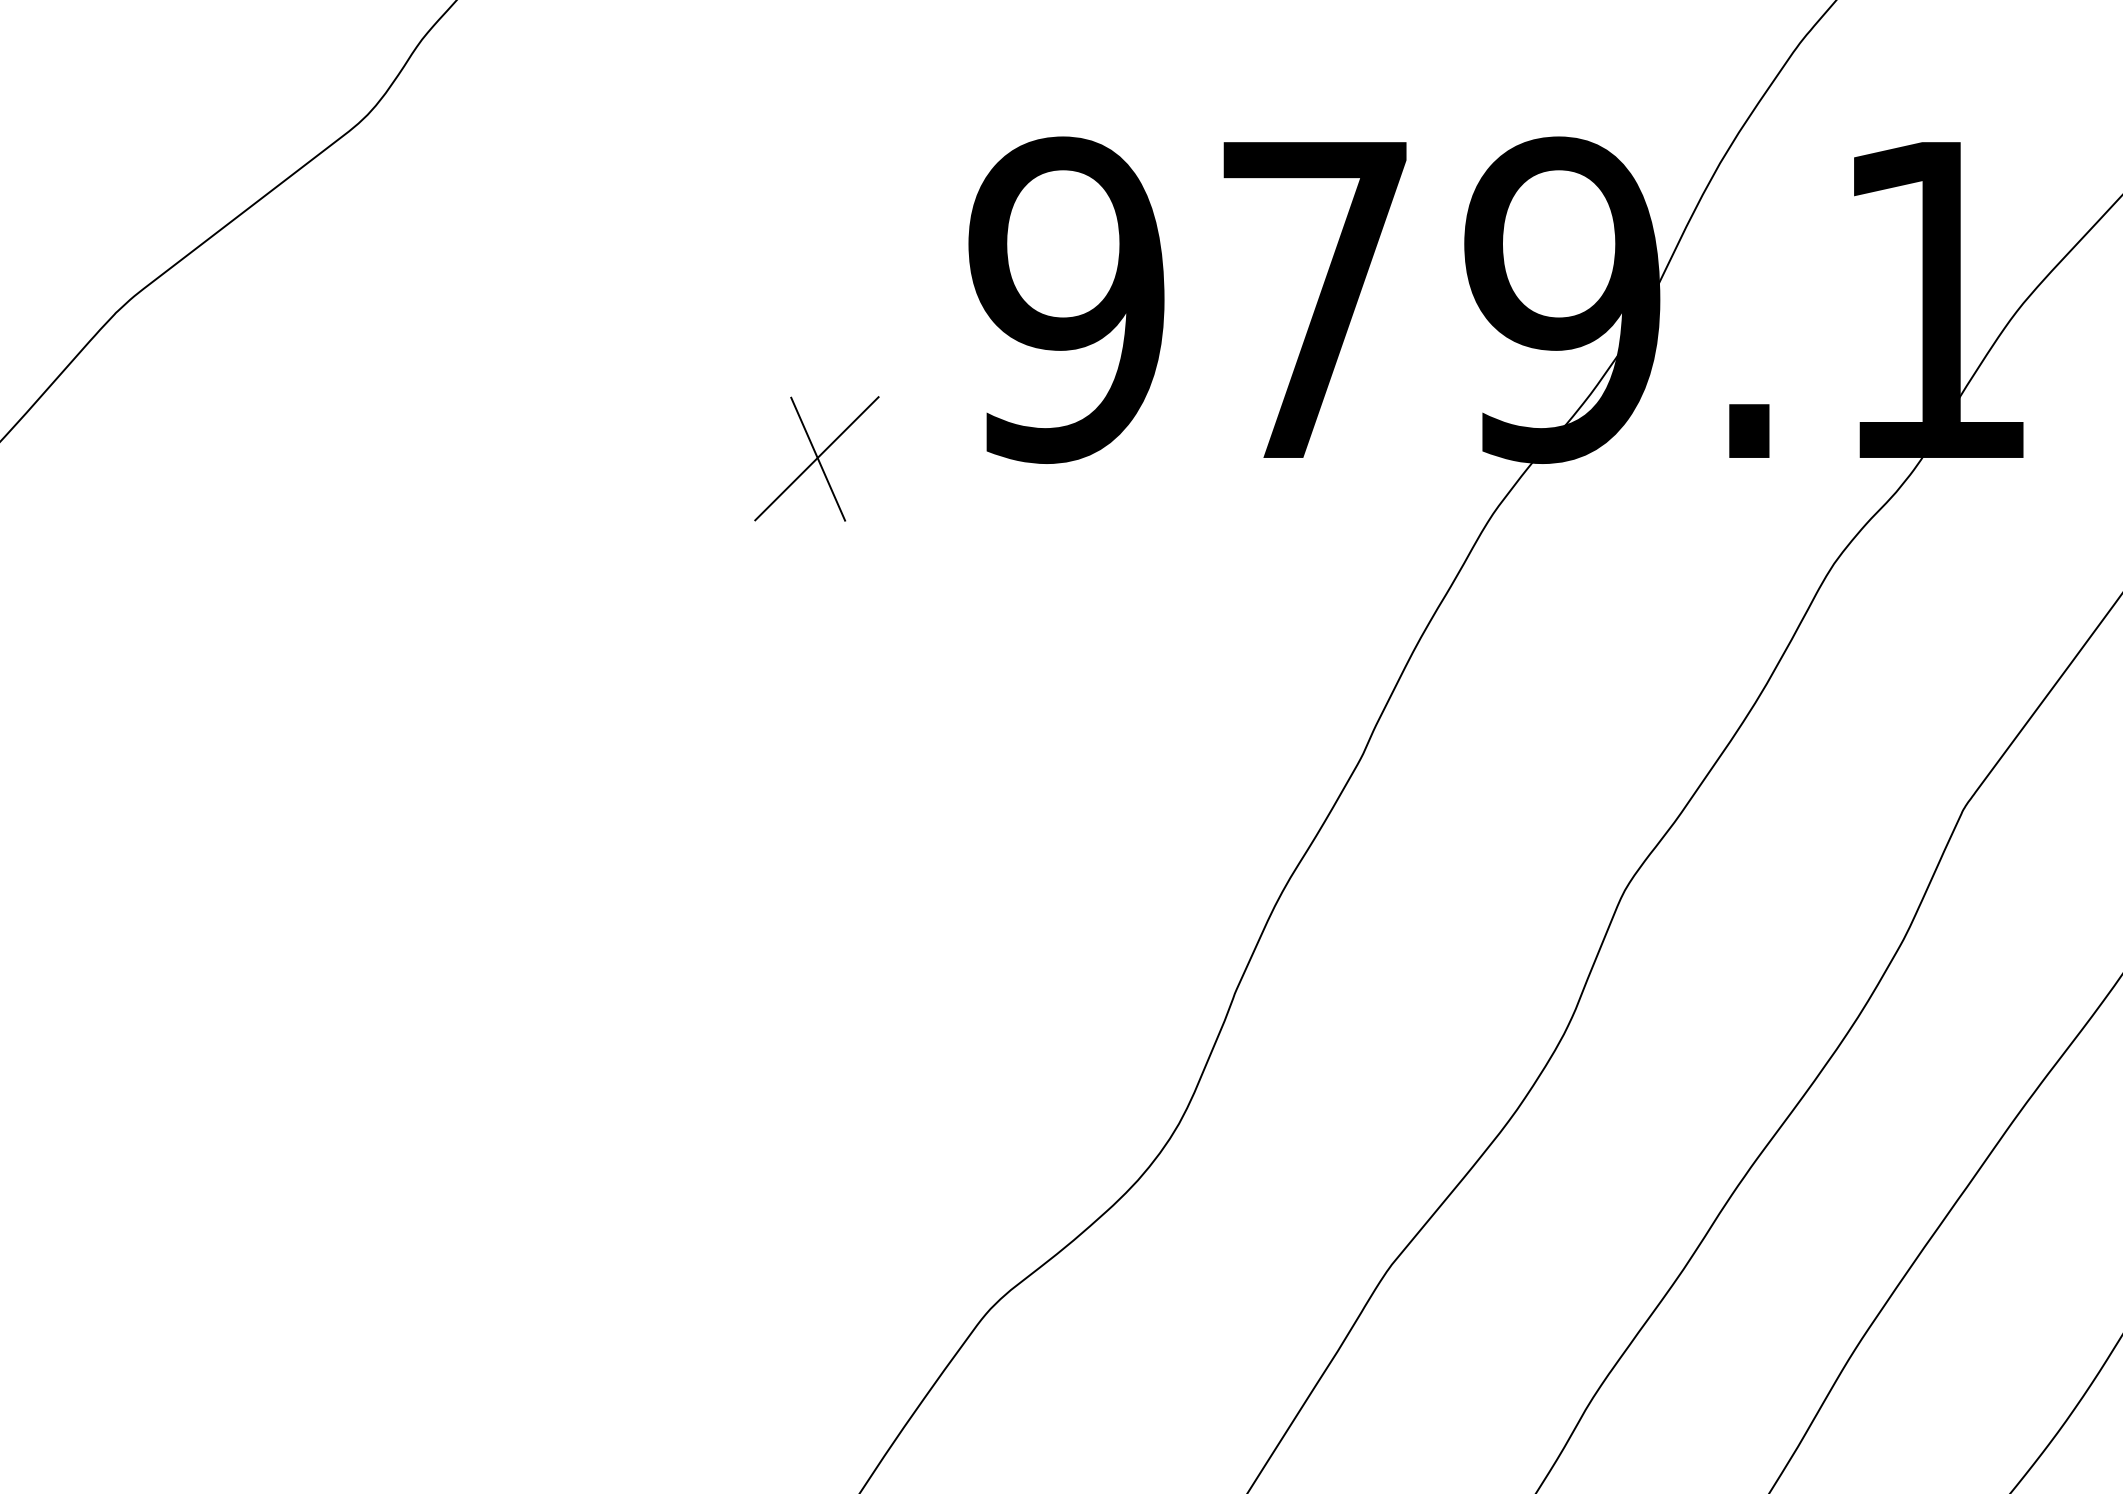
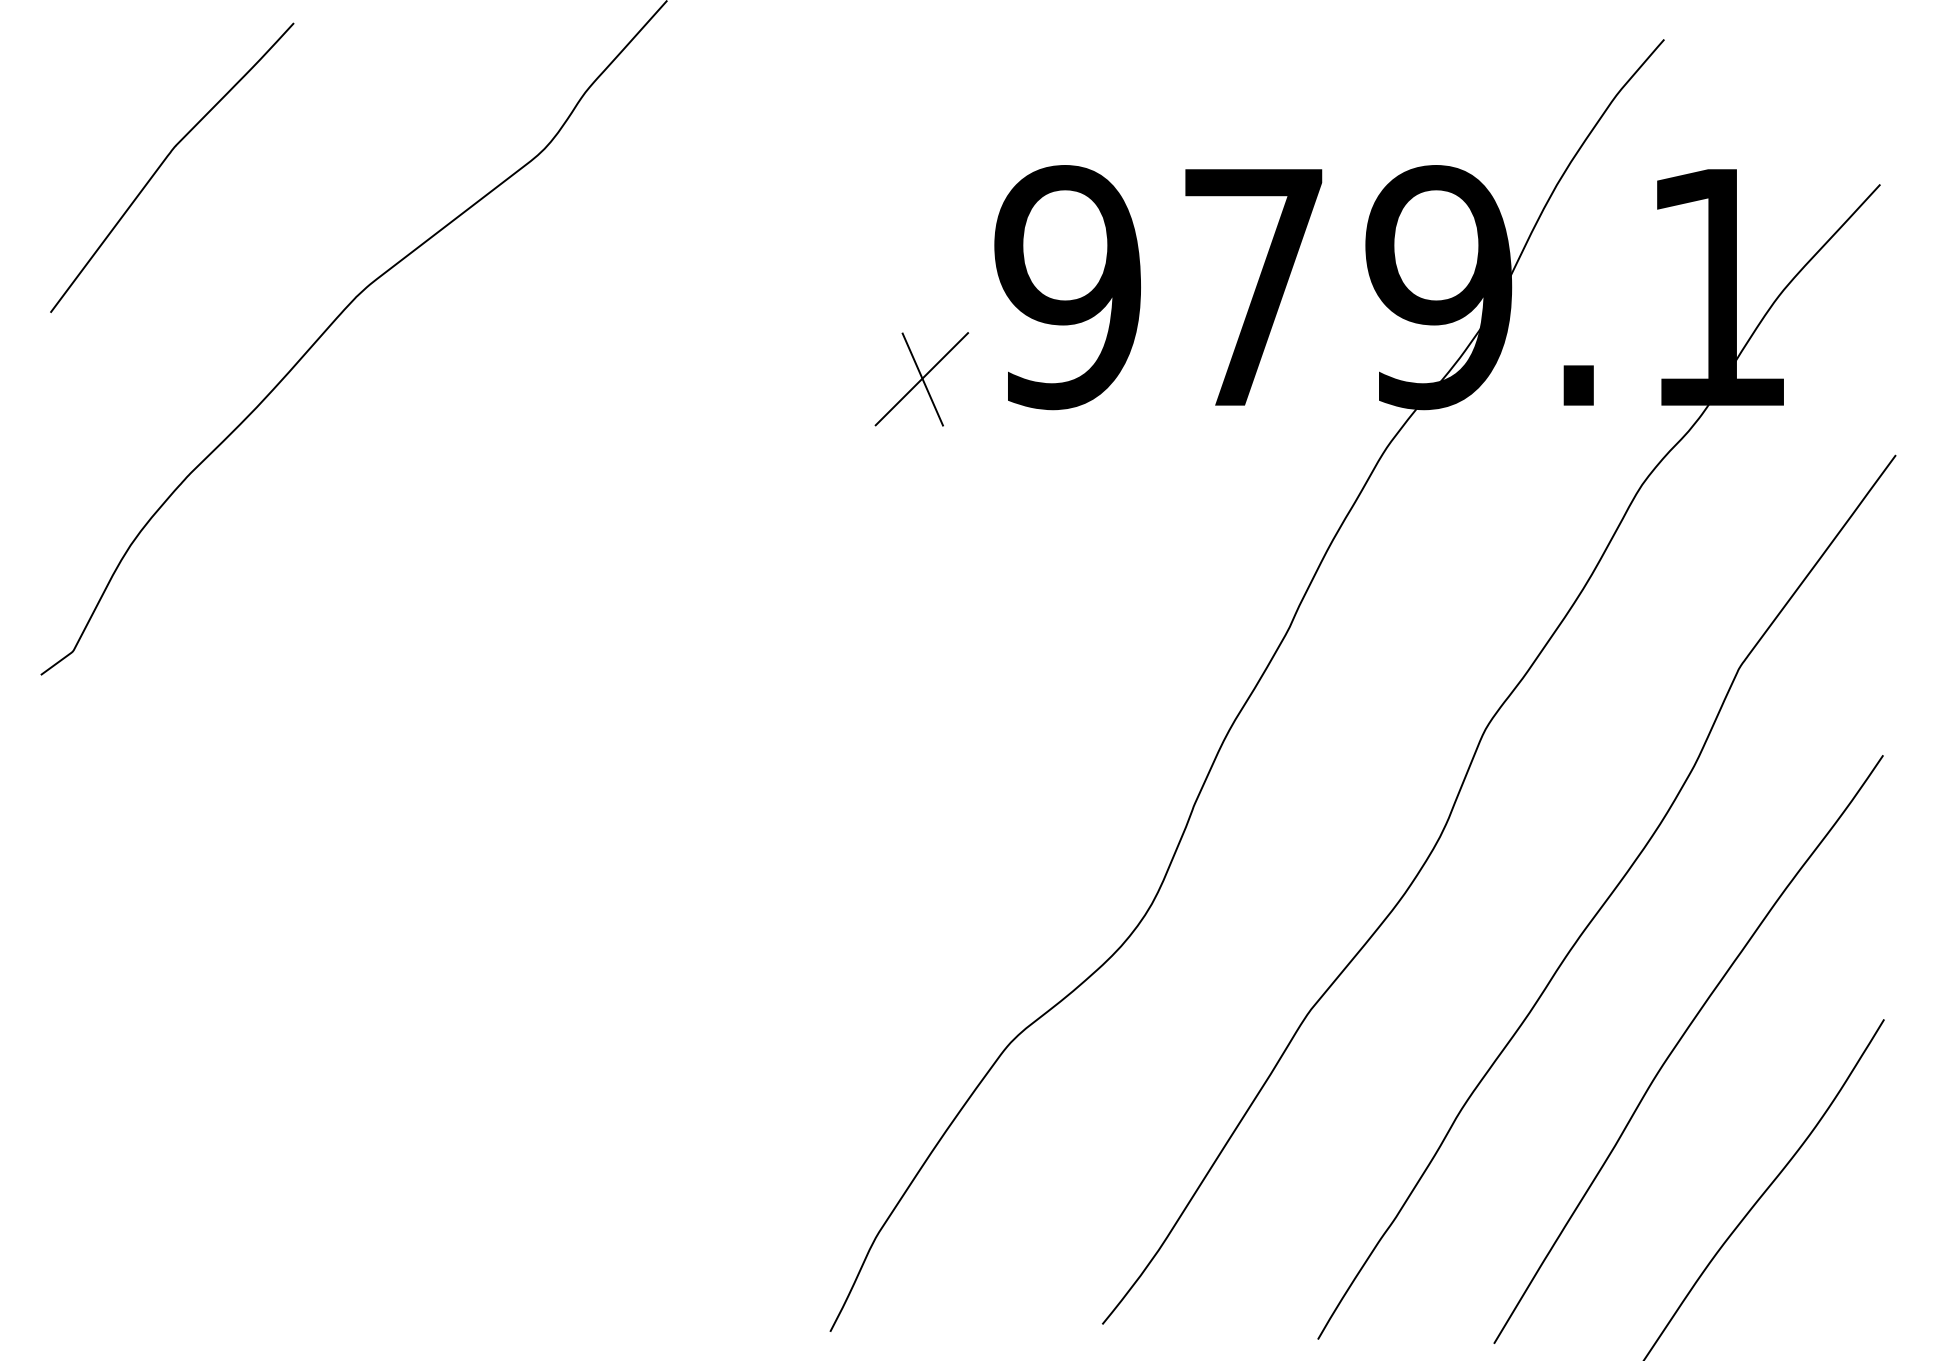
part: (816, 459) -> (921, 379), moved

